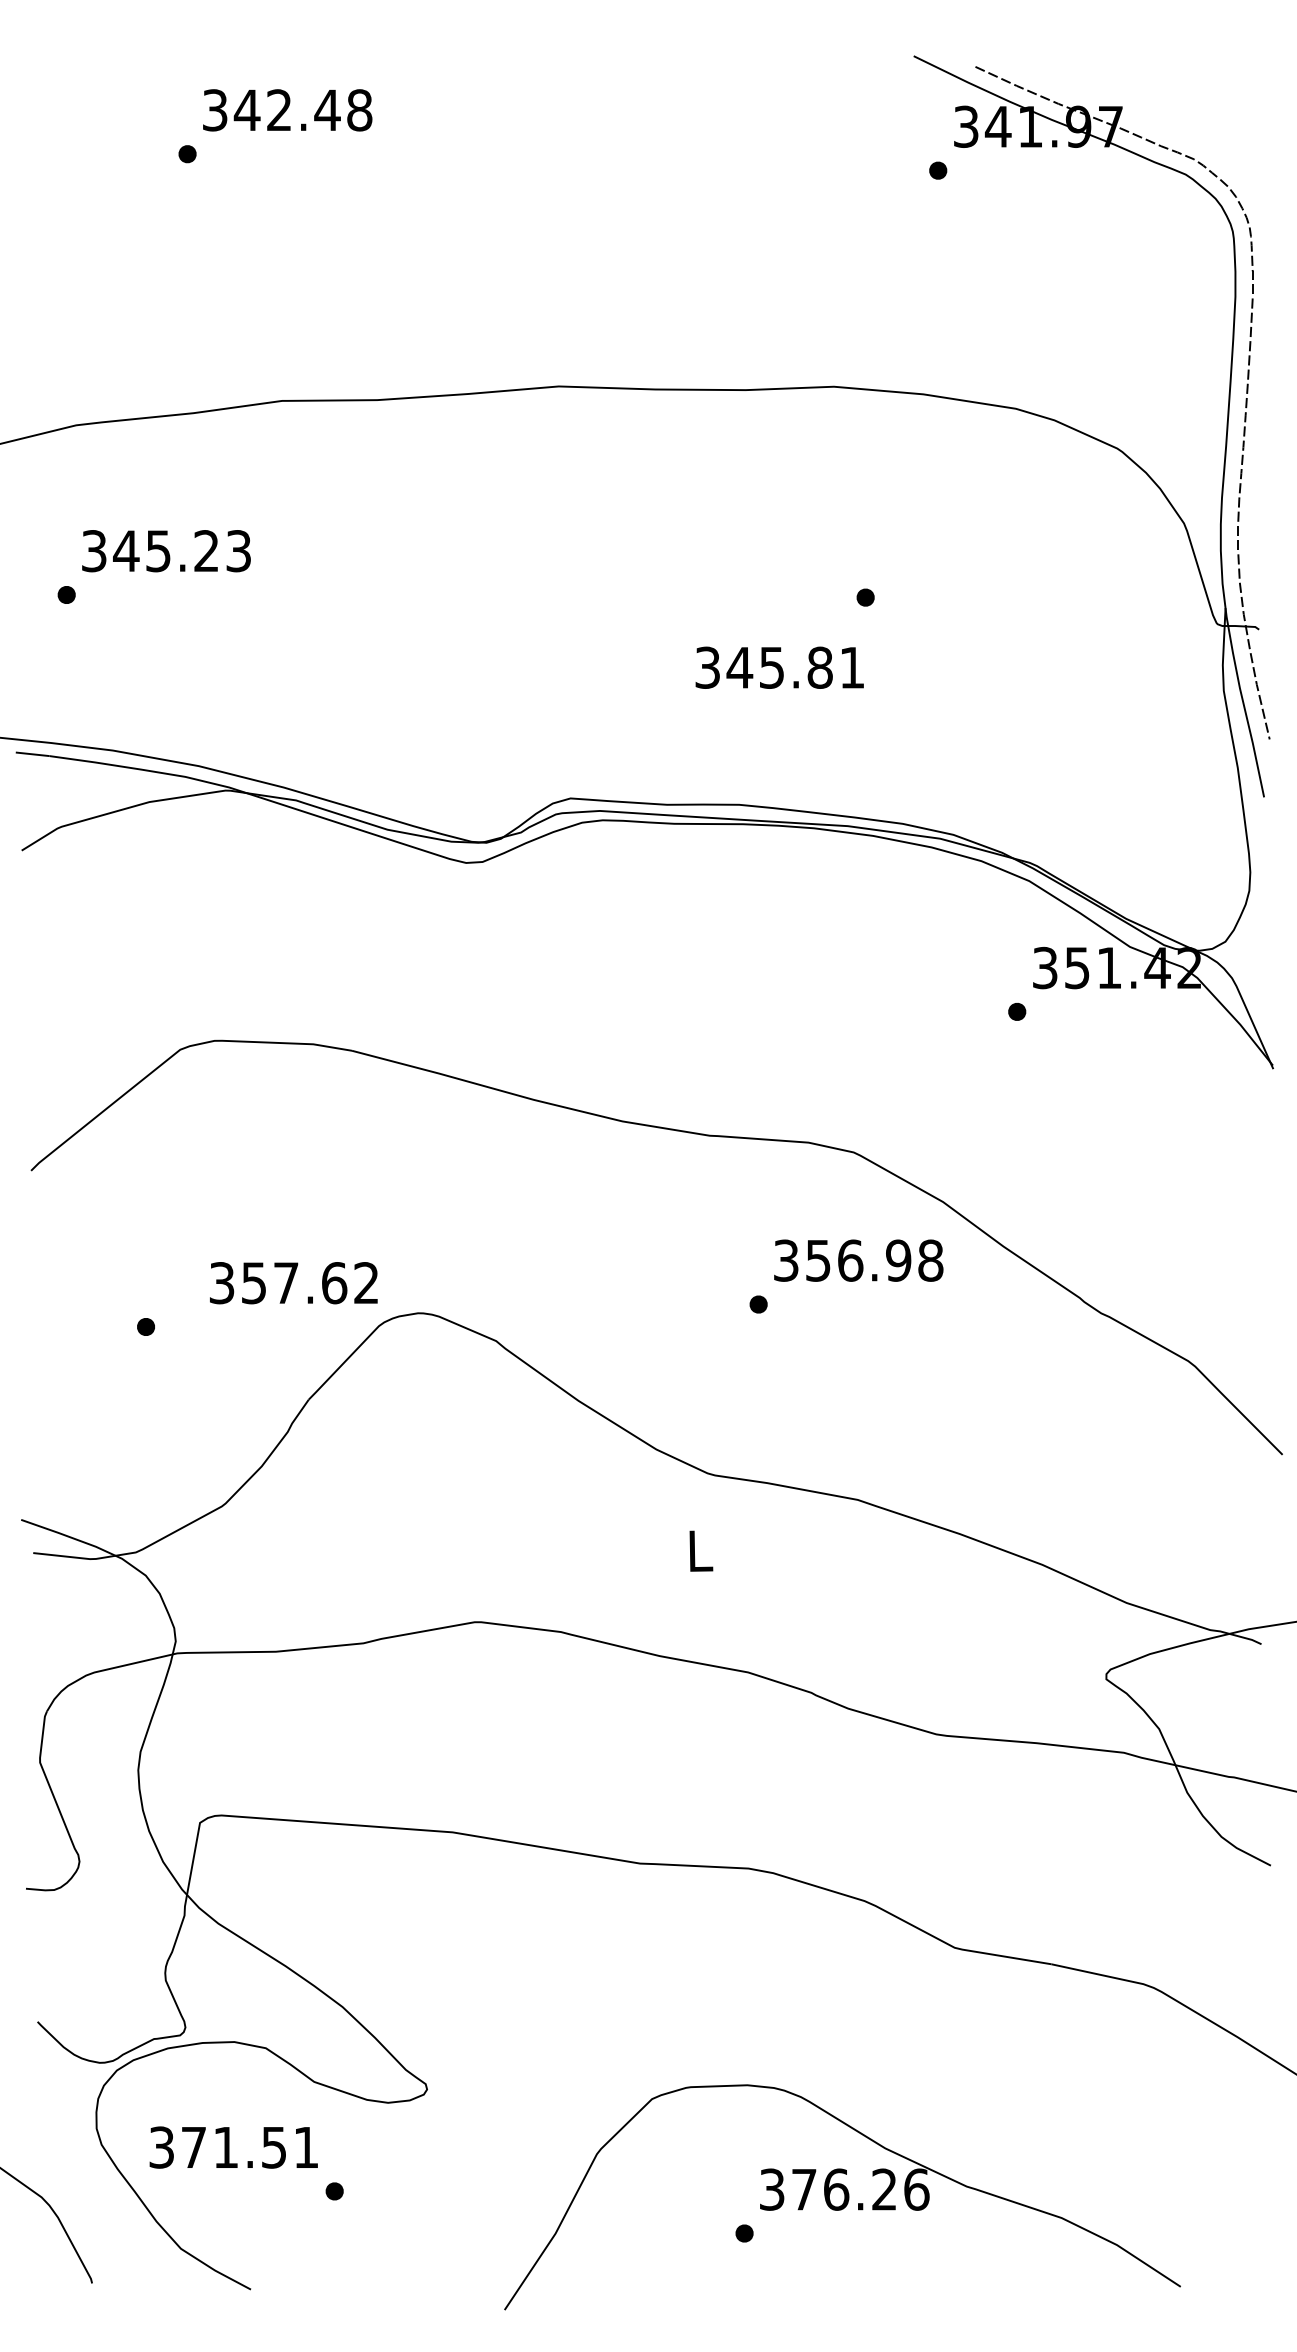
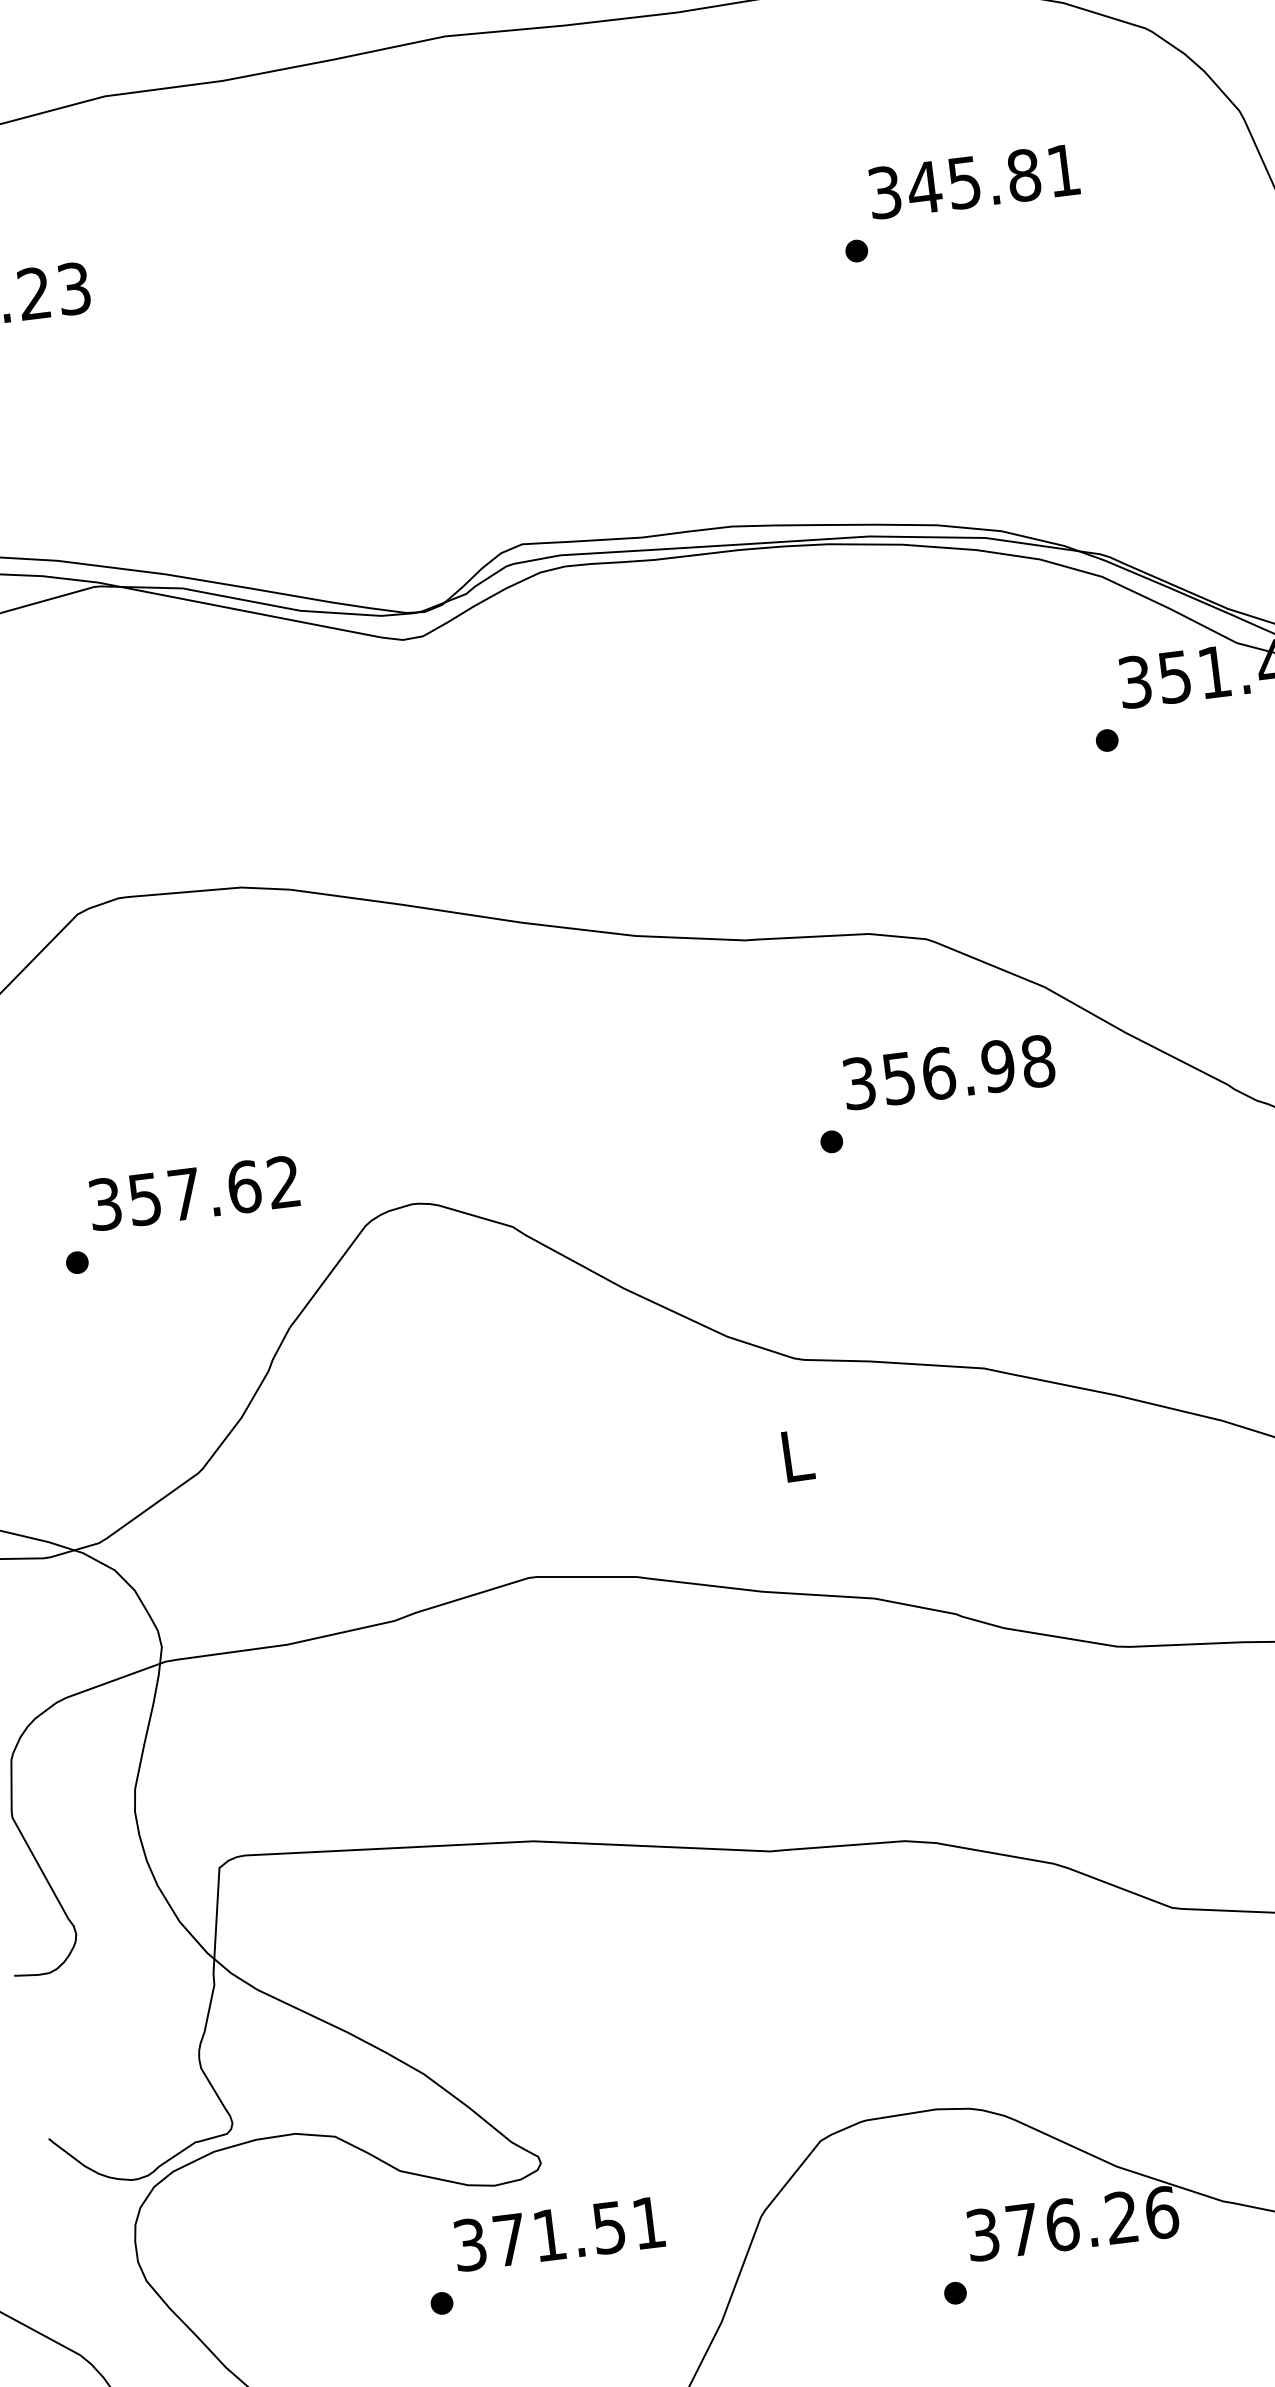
text: (779, 667) -> (973, 181), moved
text: (293, 1283) -> (193, 1193), moved
text: (233, 2147) -> (558, 2233), moved

